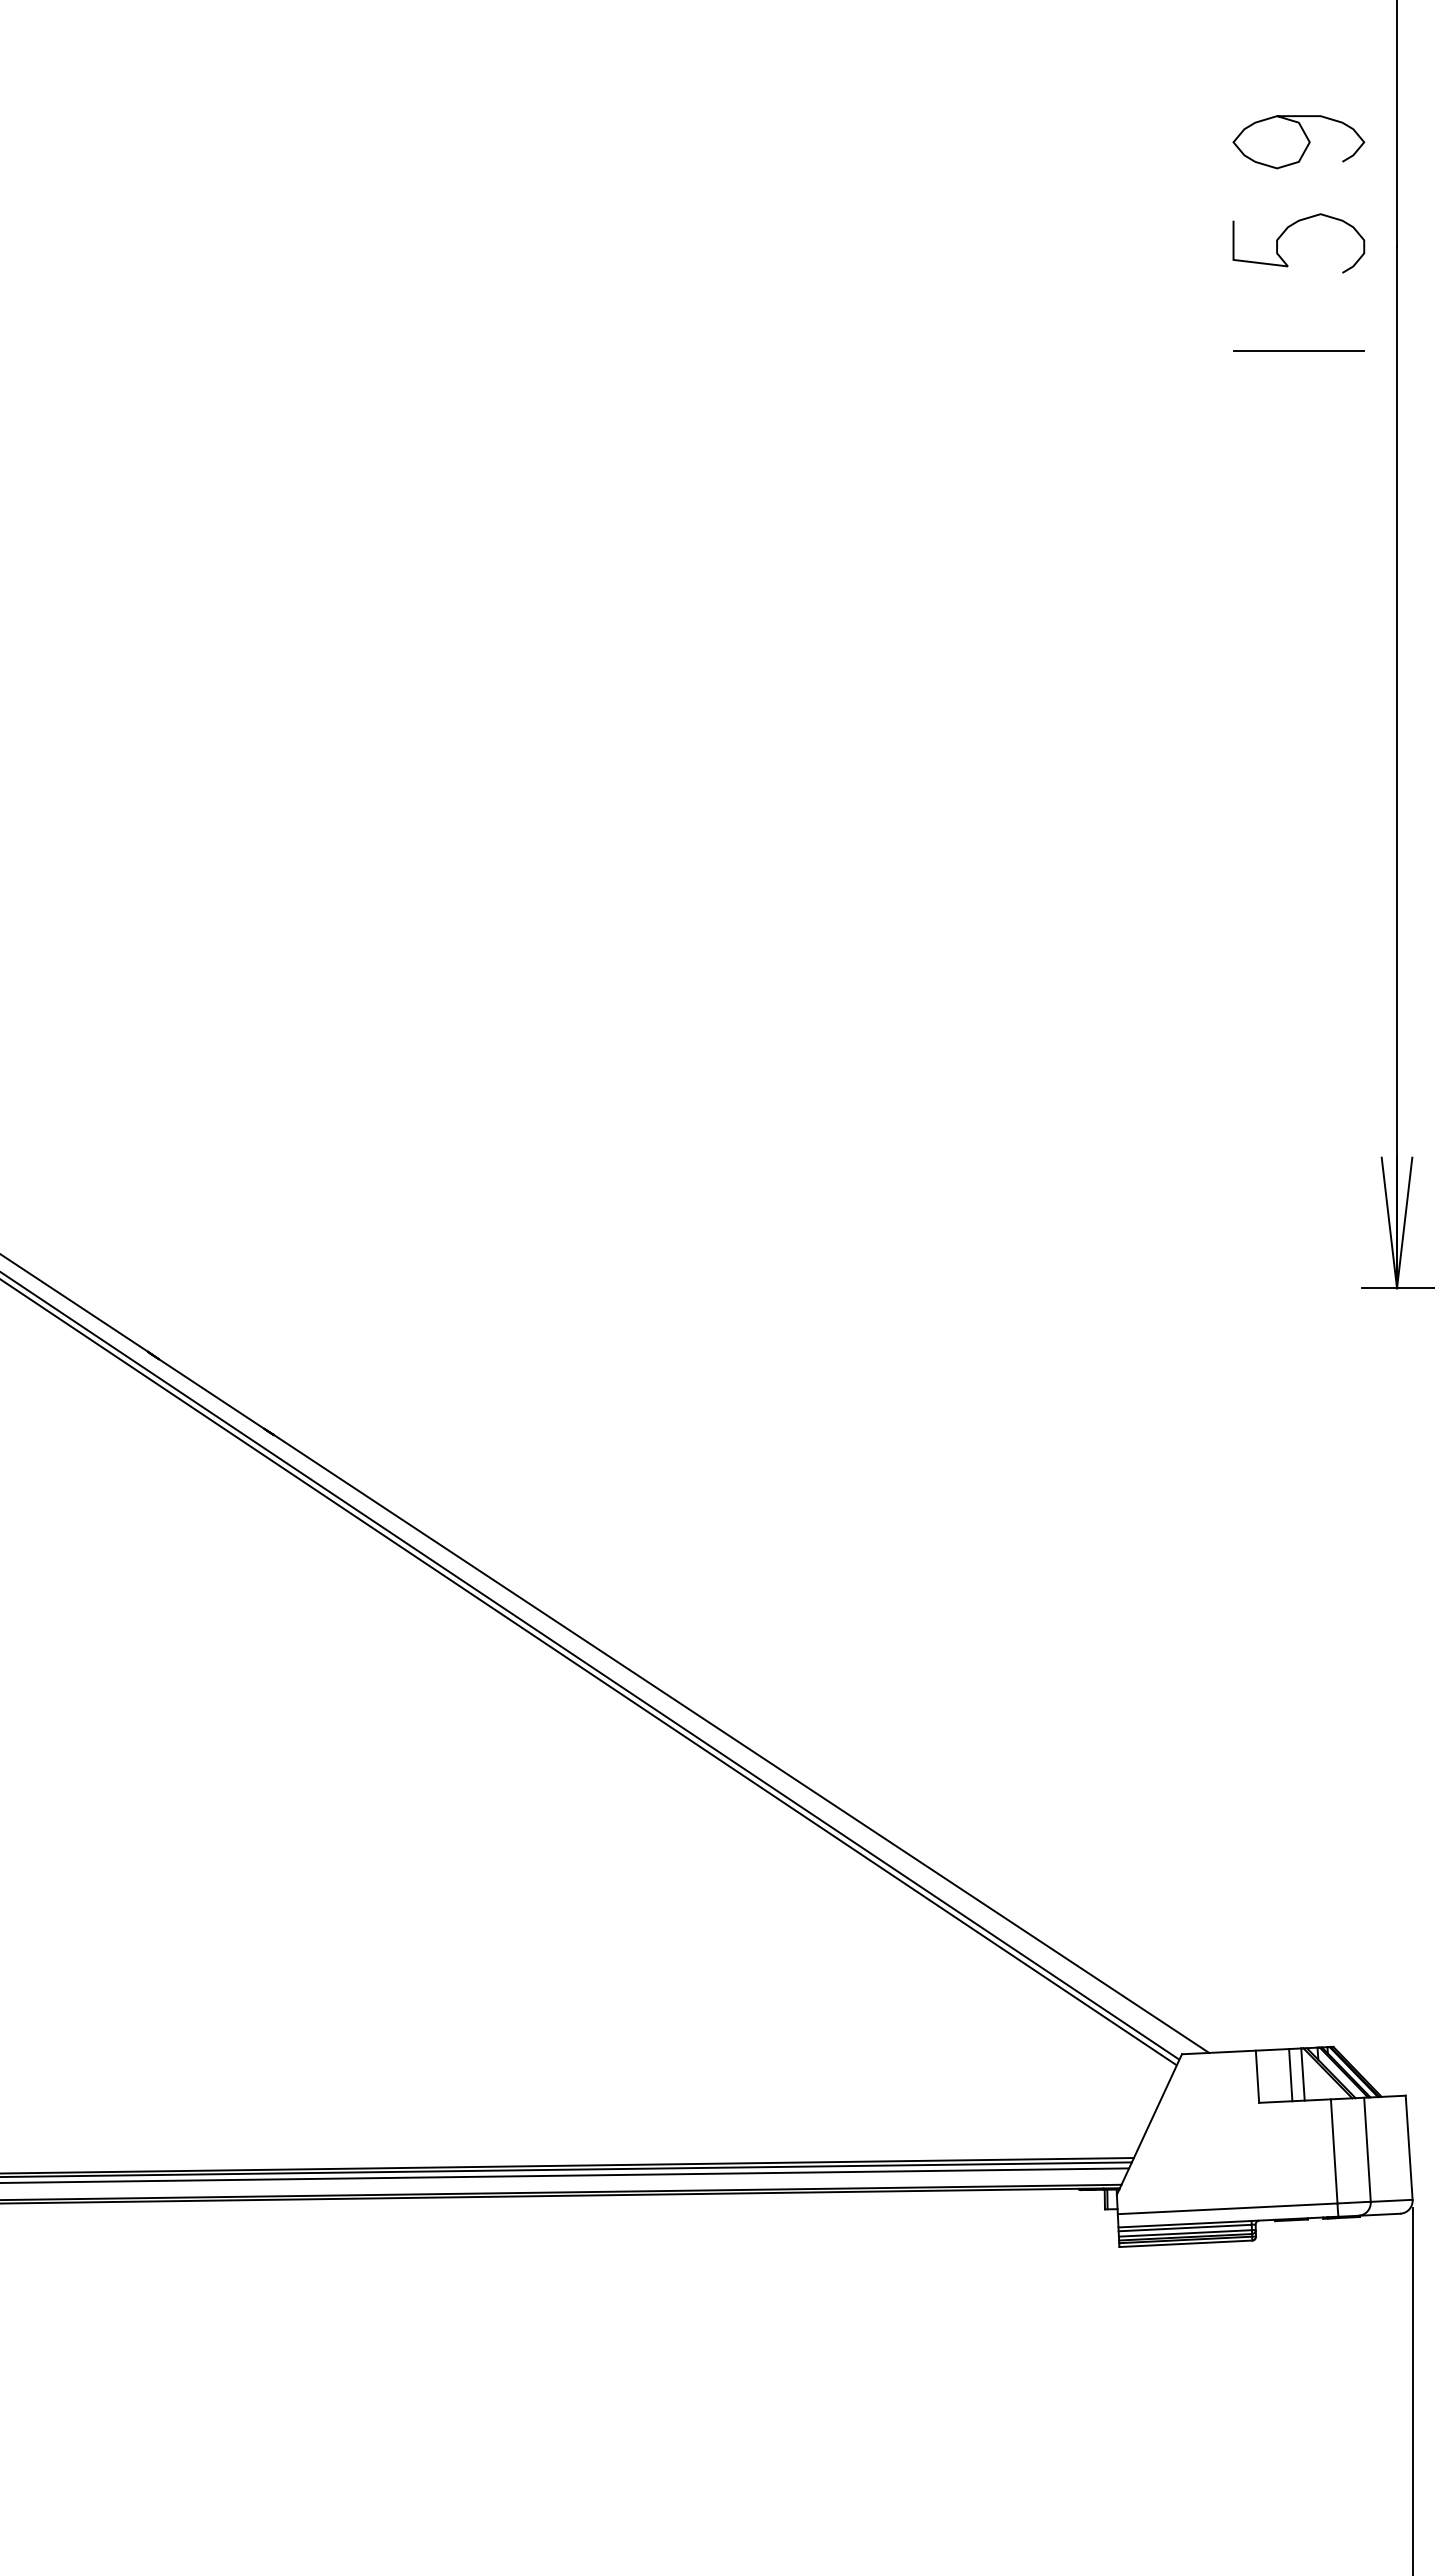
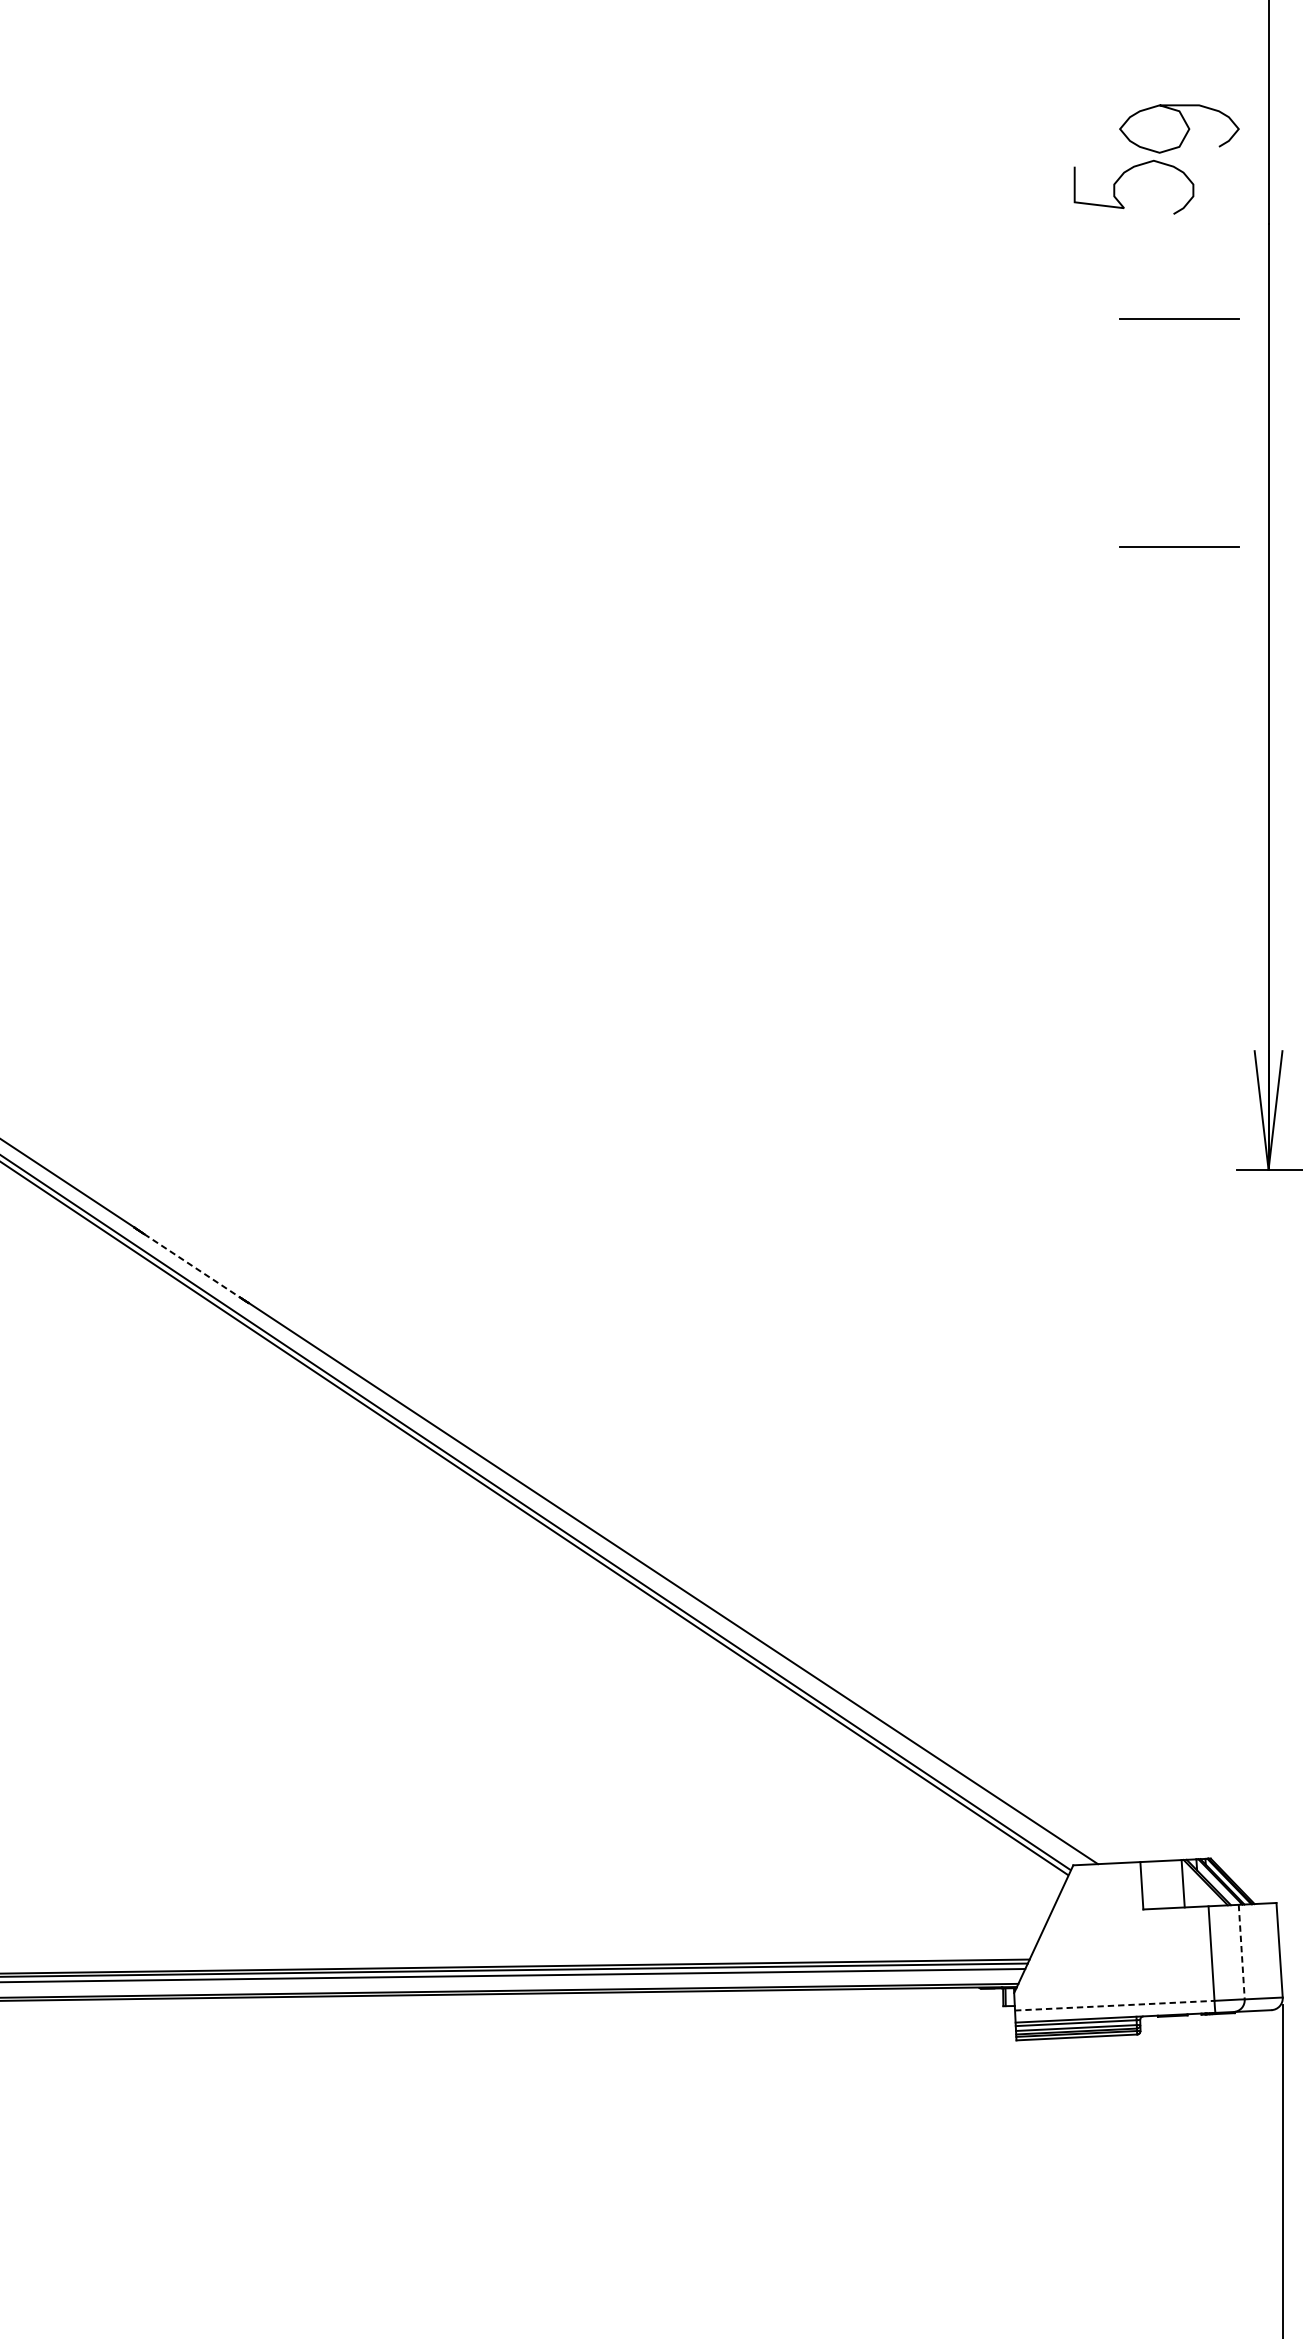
curve: (1283, 234) -> (1120, 179), moved
line: (1298, 601) -> (1179, 546), added
line: (212, 1394) -> (192, 1266), solid -> dashed
line: (1290, 2075) -> (1171, 1884), removed
line: (1367, 2150) -> (1241, 1952), solid -> dashed
line: (1227, 2208) -> (1114, 2005), solid -> dashed

